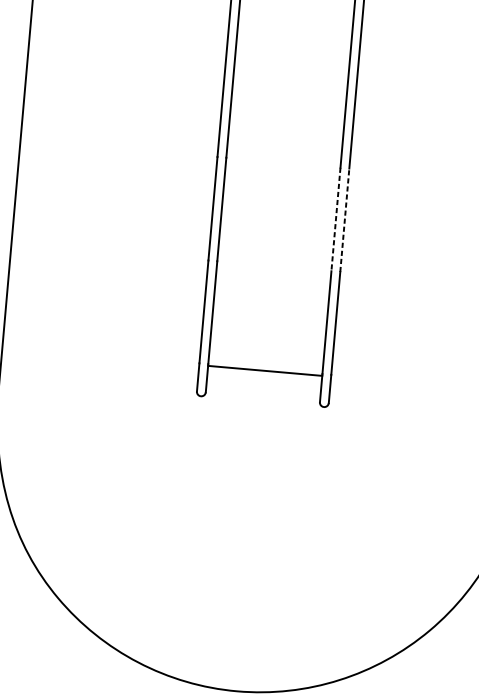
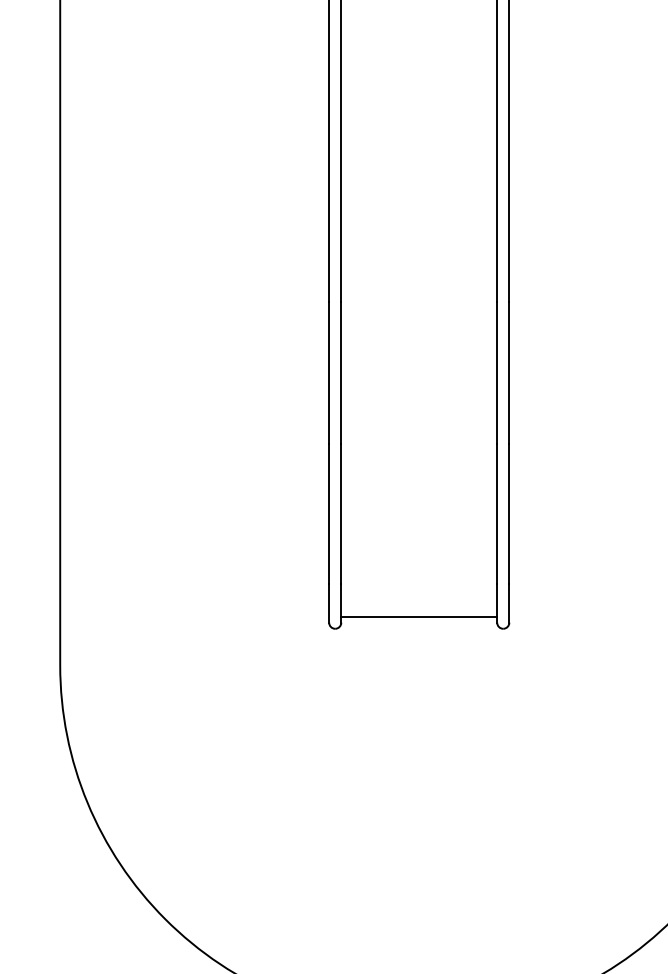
line: (336, 219) -> (497, 373), dashed -> solid
line: (344, 220) -> (509, 373), dashed -> solid
line: (265, 370) -> (419, 616), moved

